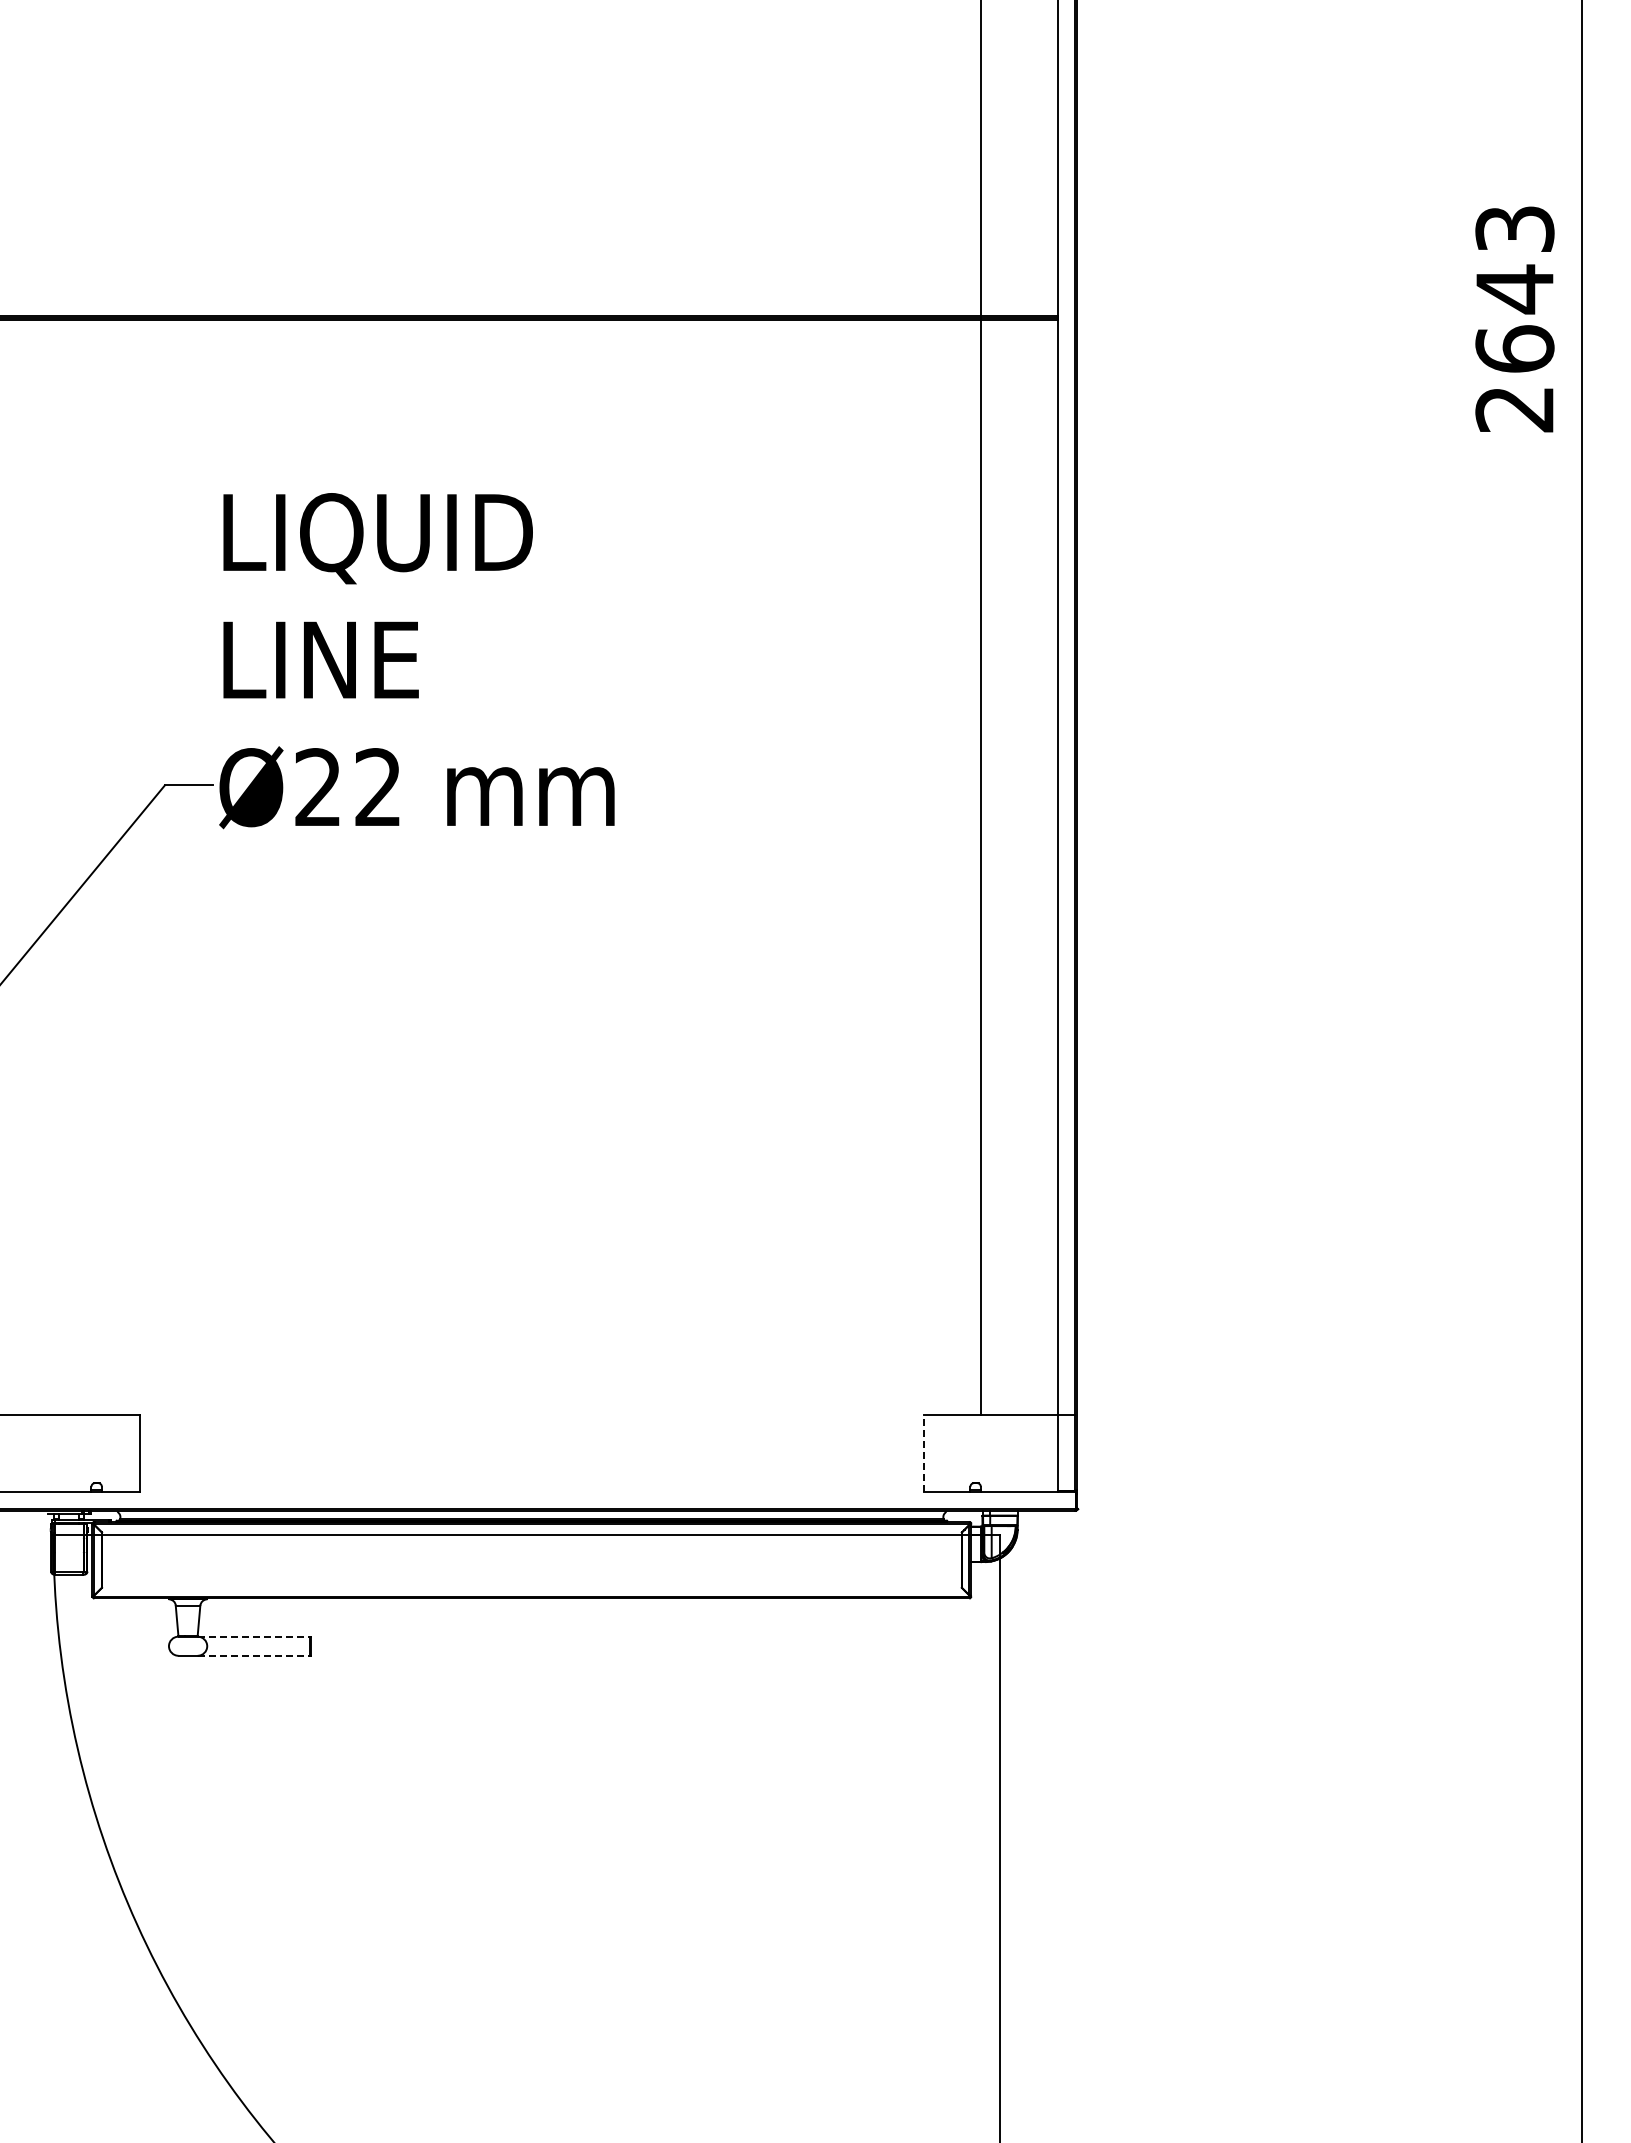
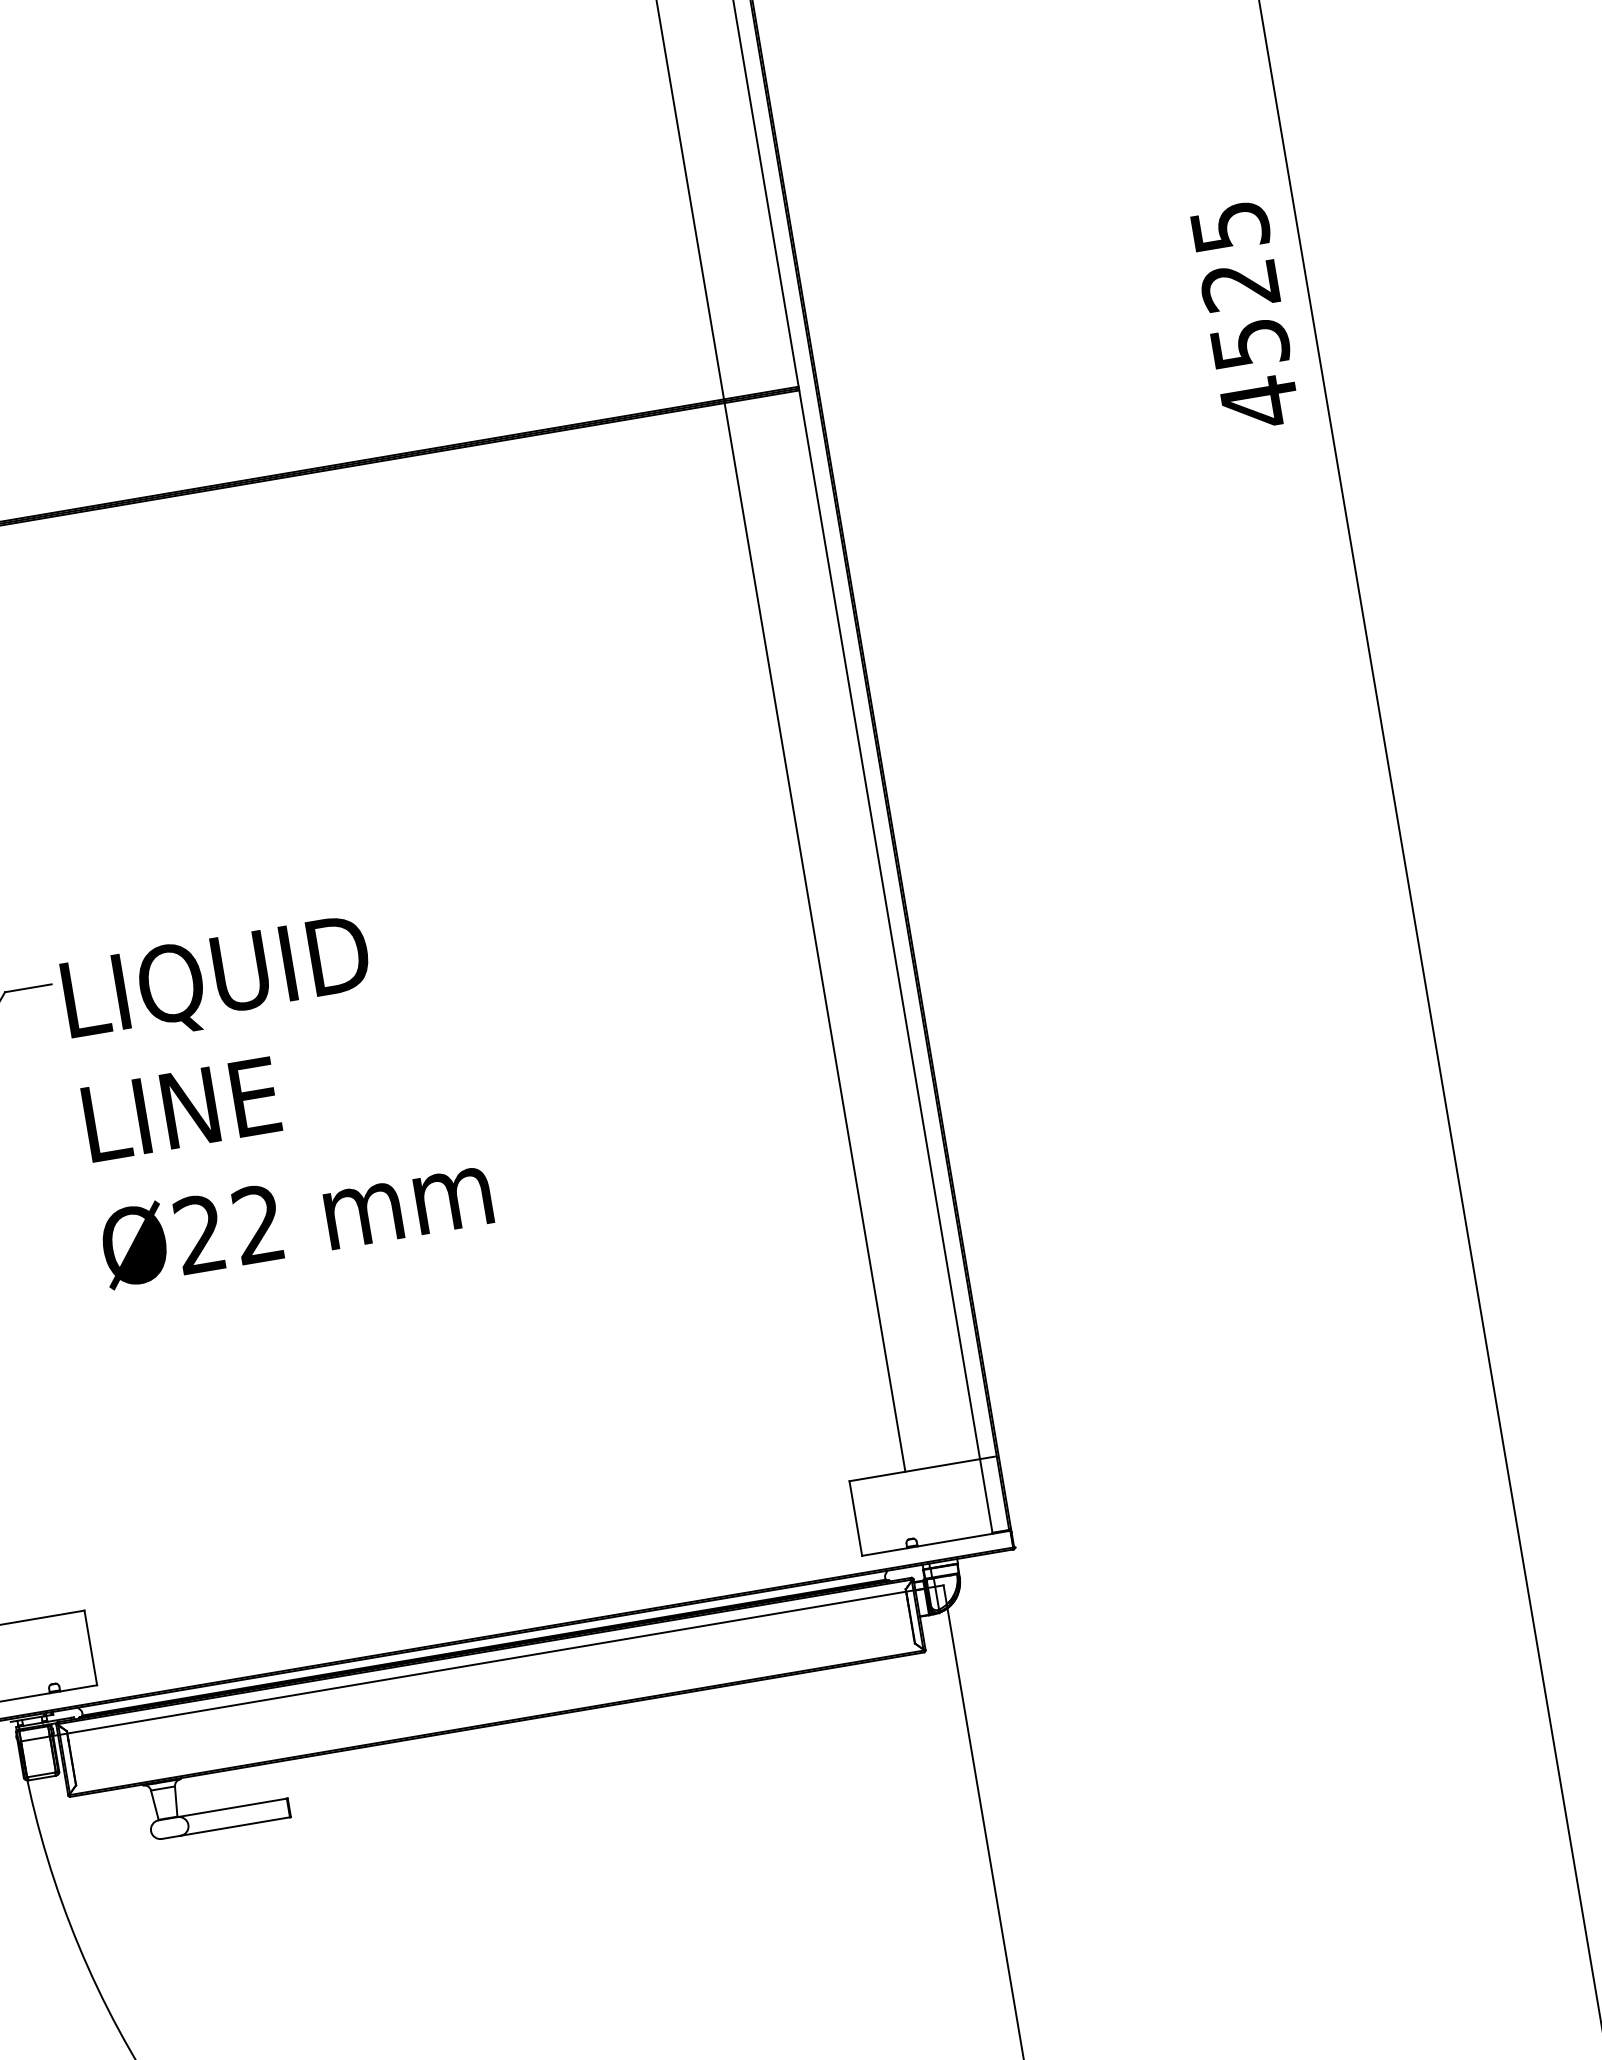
text: (1514, 320) -> (1244, 316), 2643 -> 4525
text: (416, 661) -> (274, 1095), moved
line: (924, 1452) -> (856, 1517), dashed -> solid
line: (254, 1636) -> (232, 1807), dashed -> solid
line: (254, 1655) -> (236, 1826), dashed -> solid

